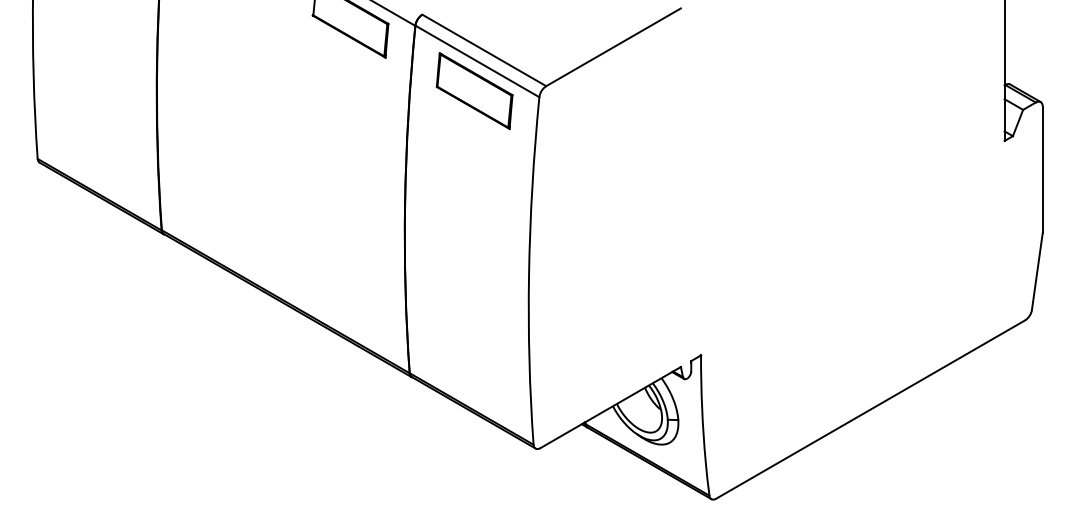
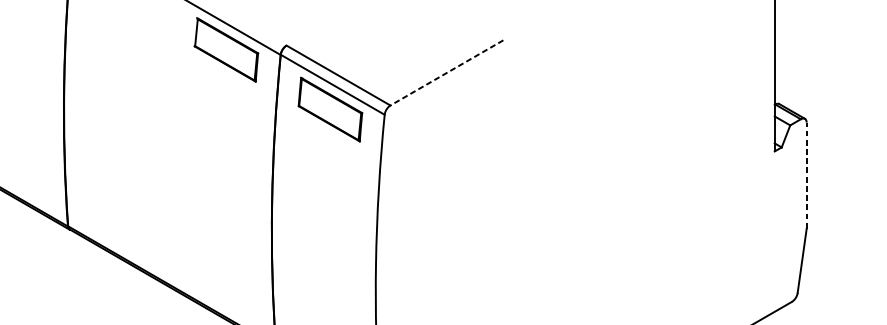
line: (613, 47) -> (446, 73), solid -> dashed
line: (1042, 169) -> (806, 175), solid -> dashed

